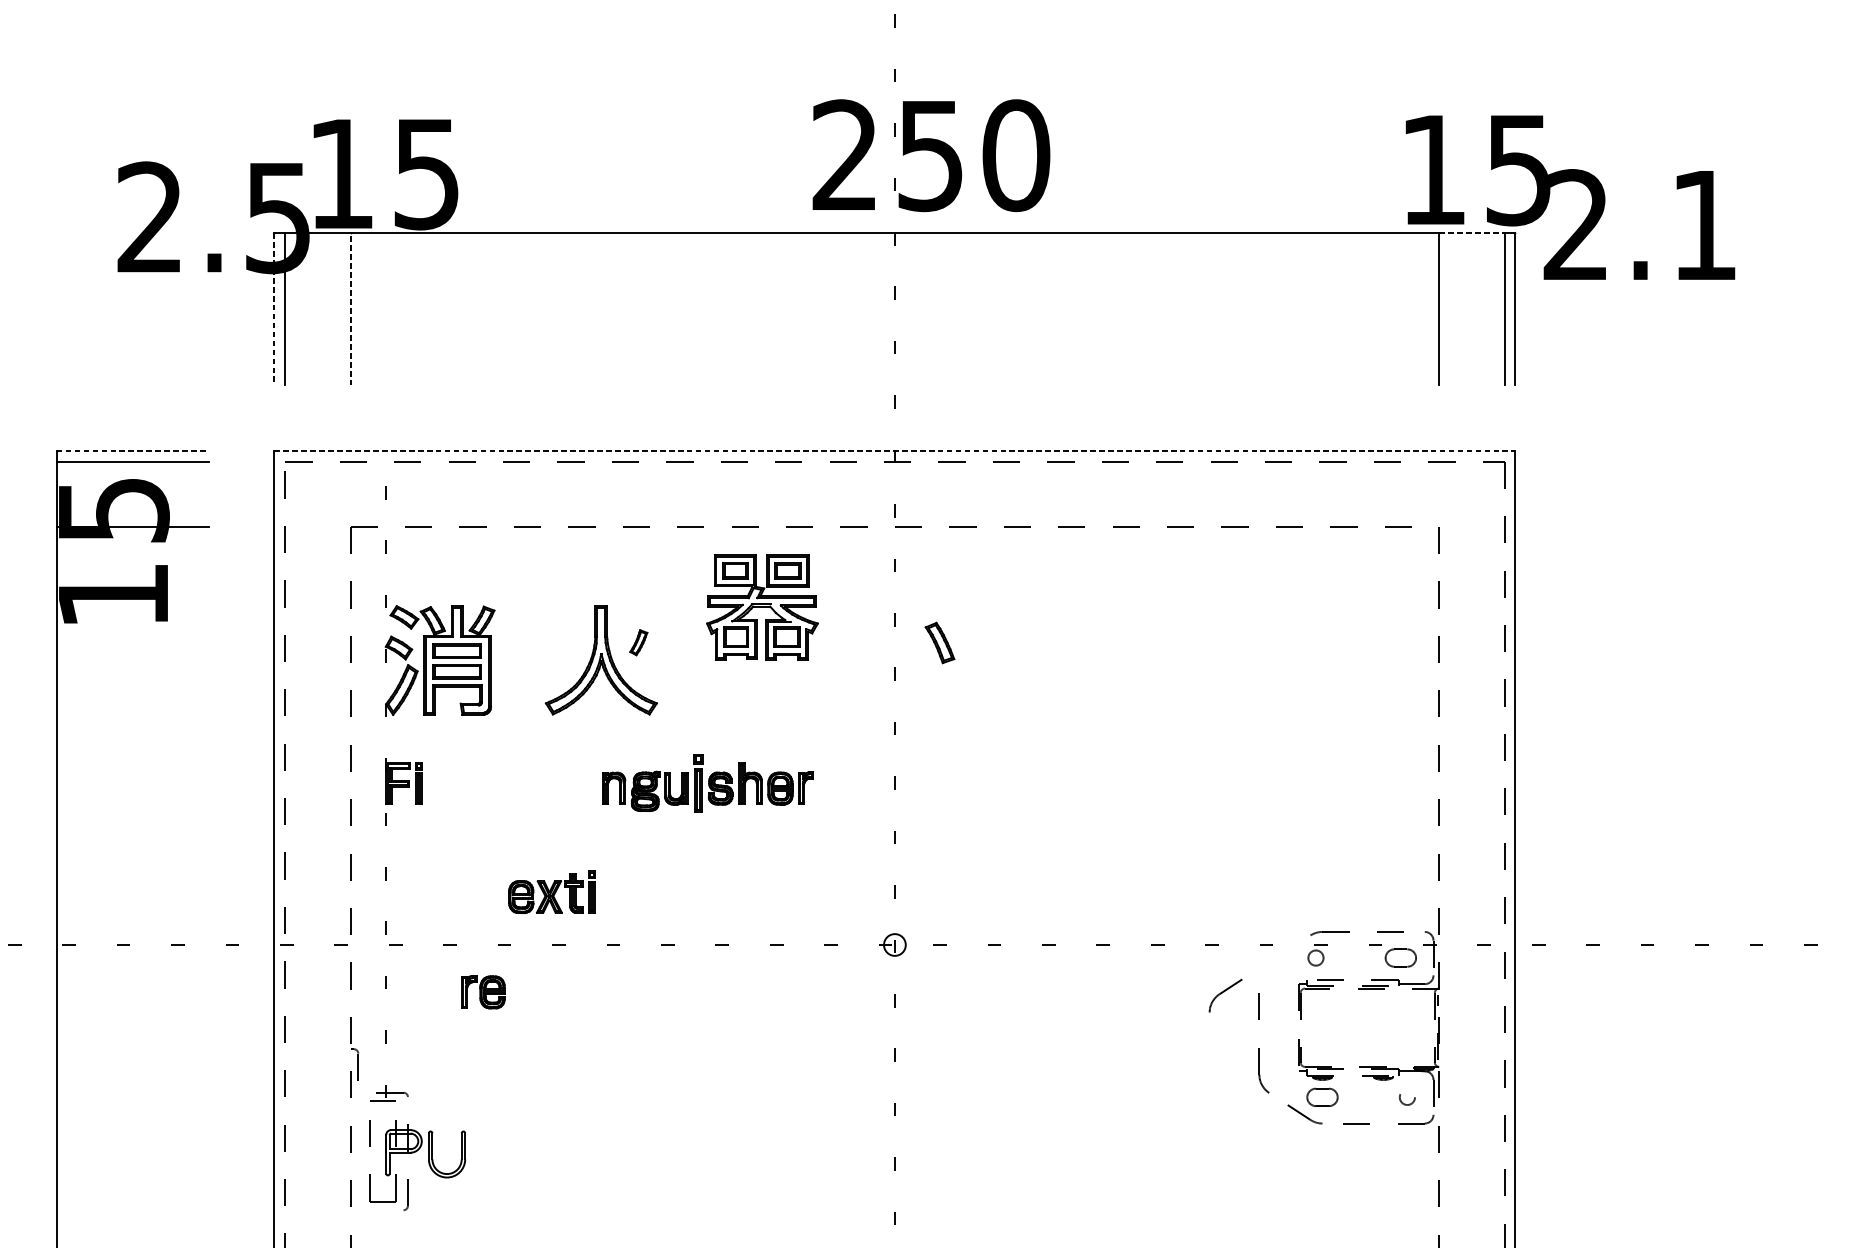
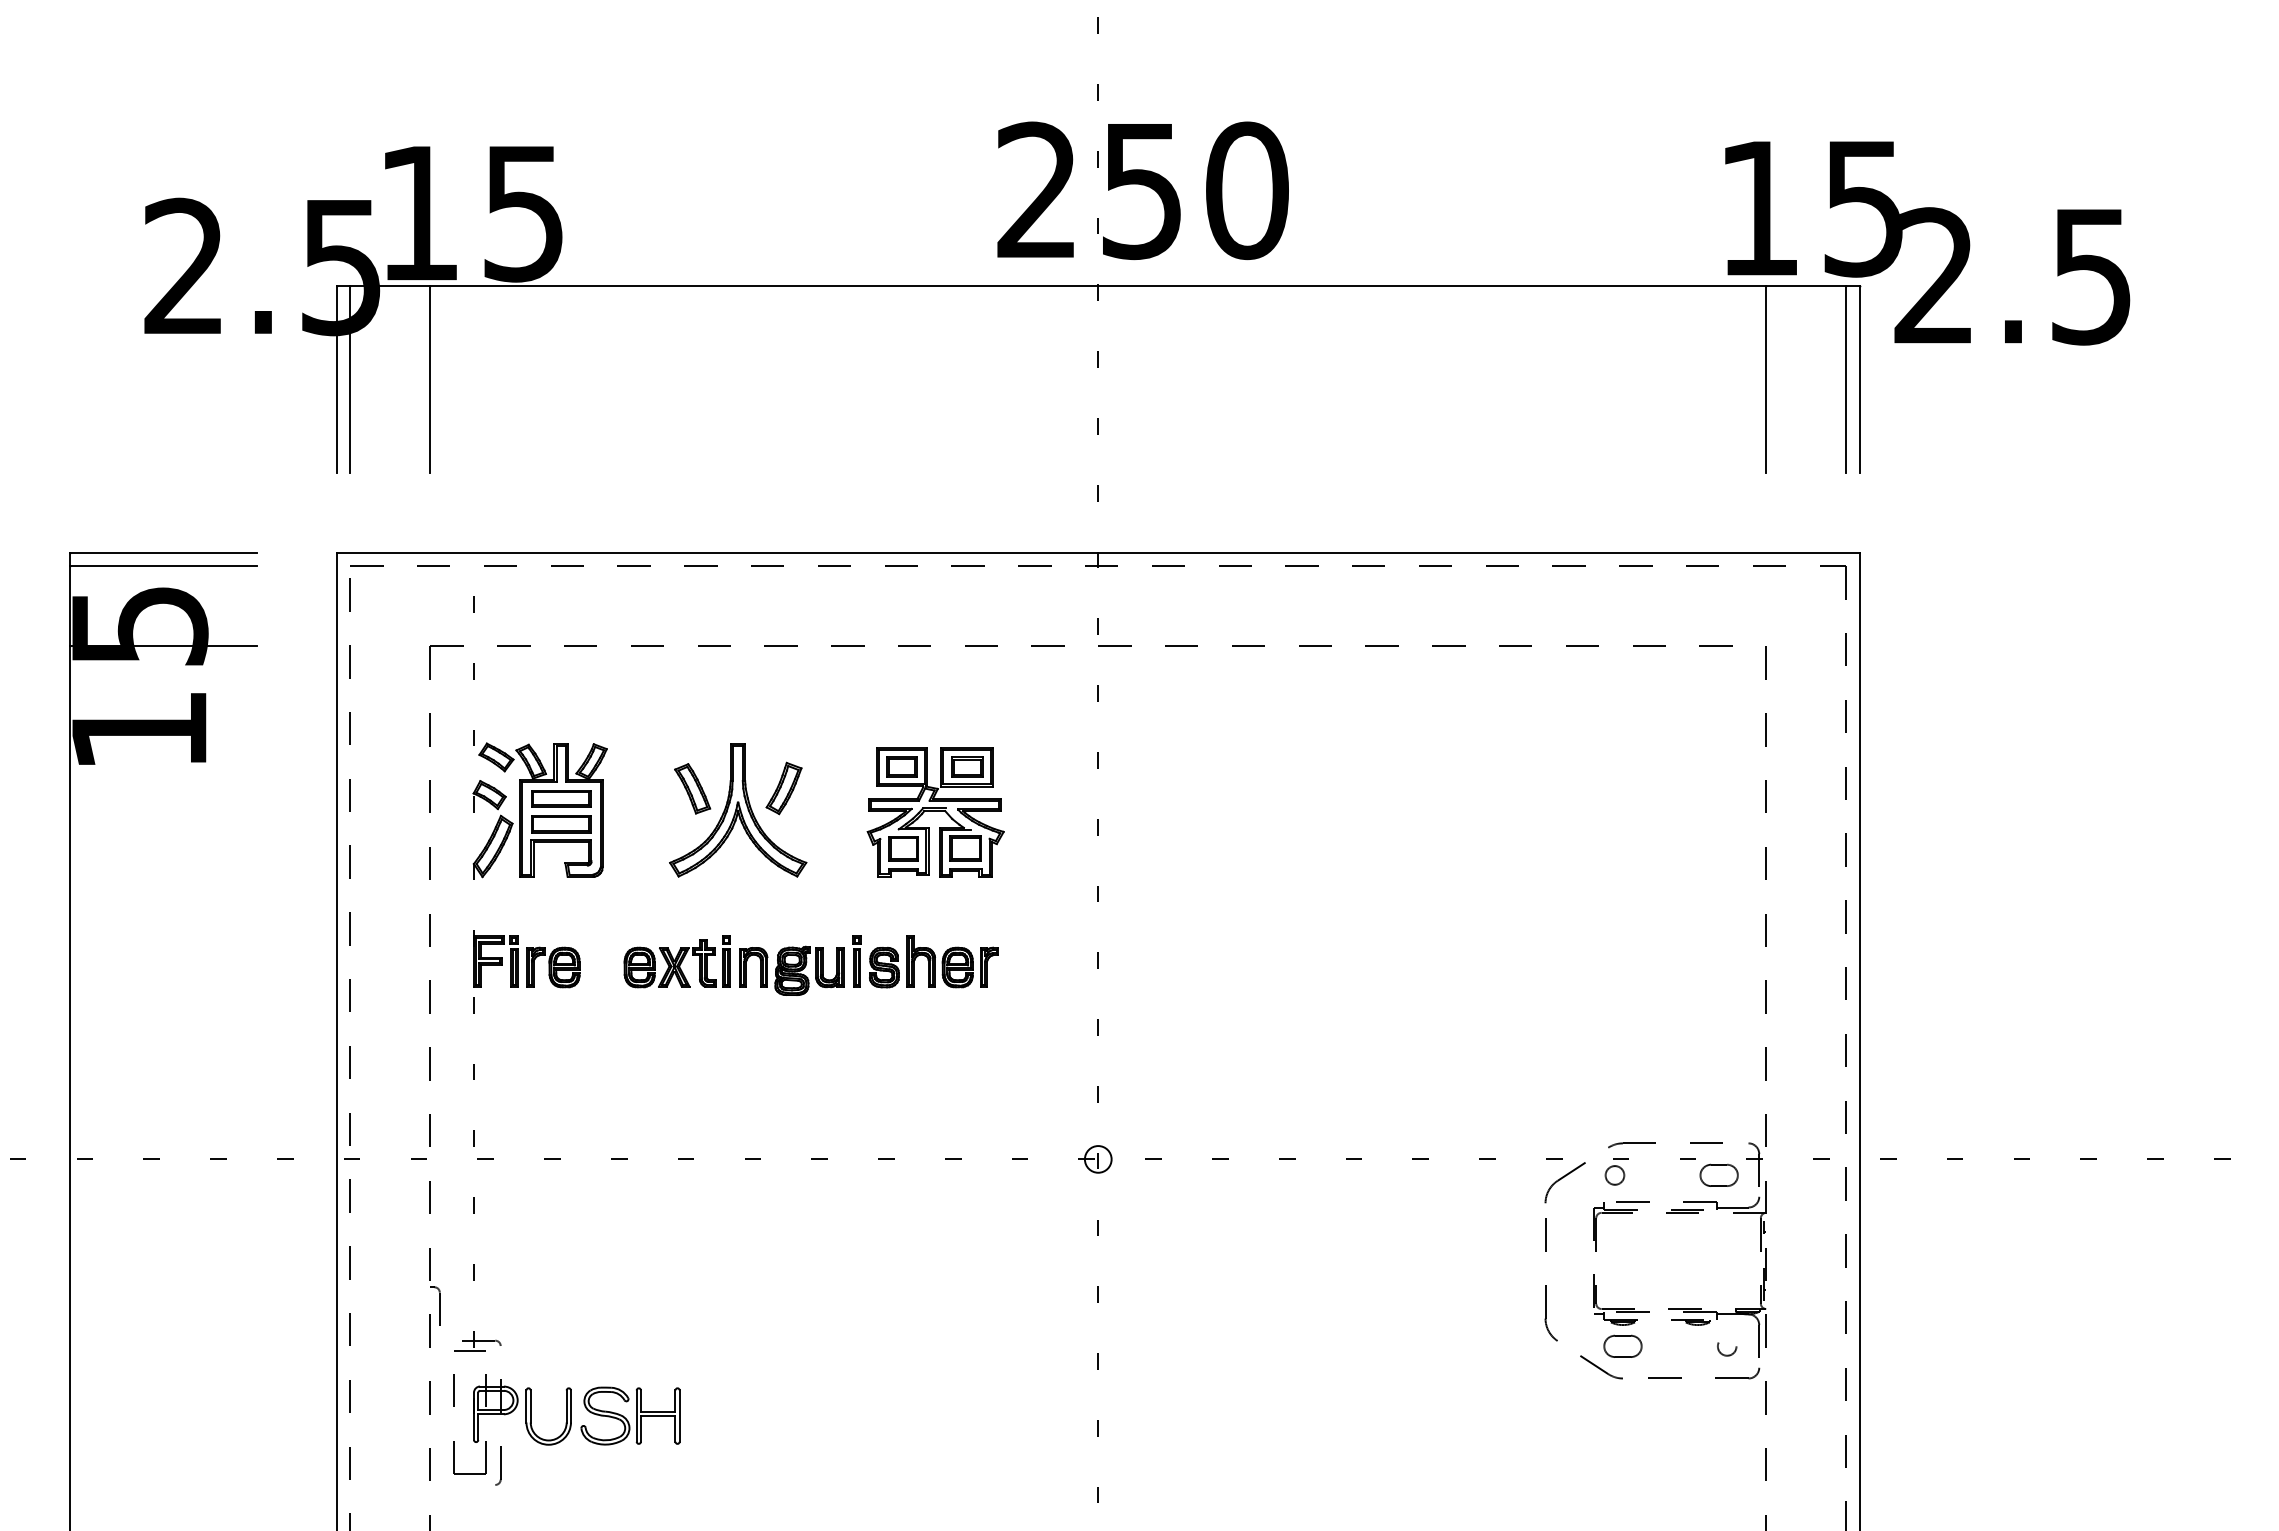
text: (1704, 226) -> (2091, 277), 2.1 -> 2.5
line: (1472, 232) -> (1806, 285), dashed -> solid
line: (274, 309) -> (336, 379), dashed -> solid
line: (350, 309) -> (430, 379), dashed -> solid
line: (133, 450) -> (163, 552), dashed -> solid
line: (895, 450) -> (1098, 552), dashed -> solid
part: (762, 607) -> (935, 812), moved
part: (638, 642) -> (783, 788), size x1.67
part: (939, 642) -> (692, 788), moved
part: (697, 783) -> (856, 961), size x0.71
part: (551, 892) -> (676, 961), moved
part: (483, 992) -> (553, 967), moved
part: (1225, 995) -> (1564, 1182), moved
part: (513, 1153) -> (630, 1415), added

